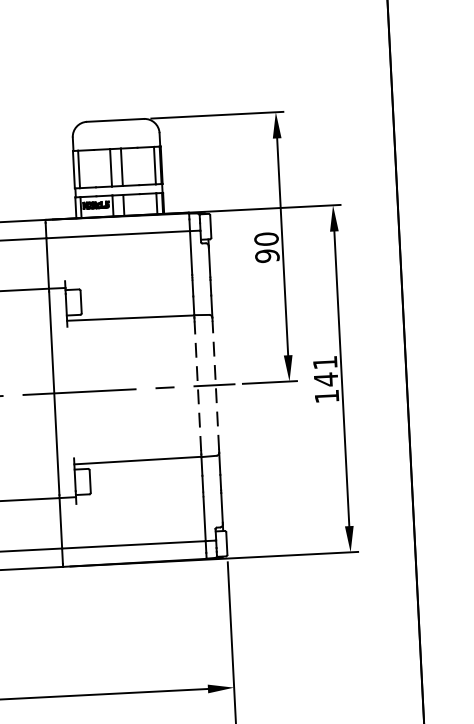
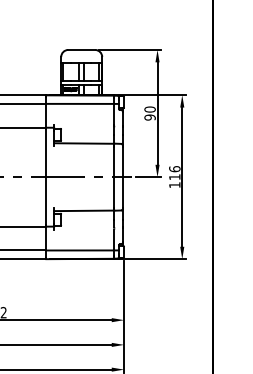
text: (325, 371) -> (174, 173), 141 -> 116
line: (215, 383) -> (122, 176), dashed -> solid
line: (198, 386) -> (114, 177), dashed -> solid

